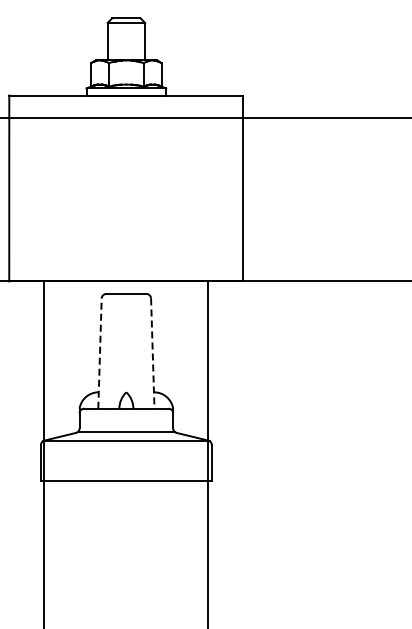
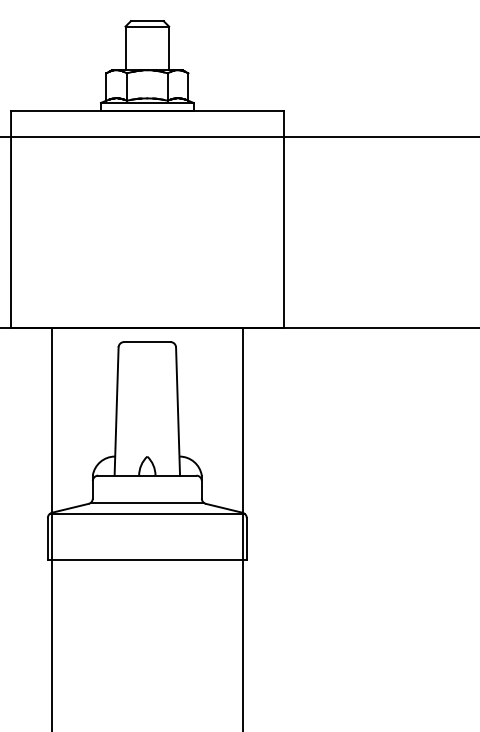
line: (100, 353) -> (117, 411), dashed -> solid
line: (152, 354) -> (177, 412), dashed -> solid

